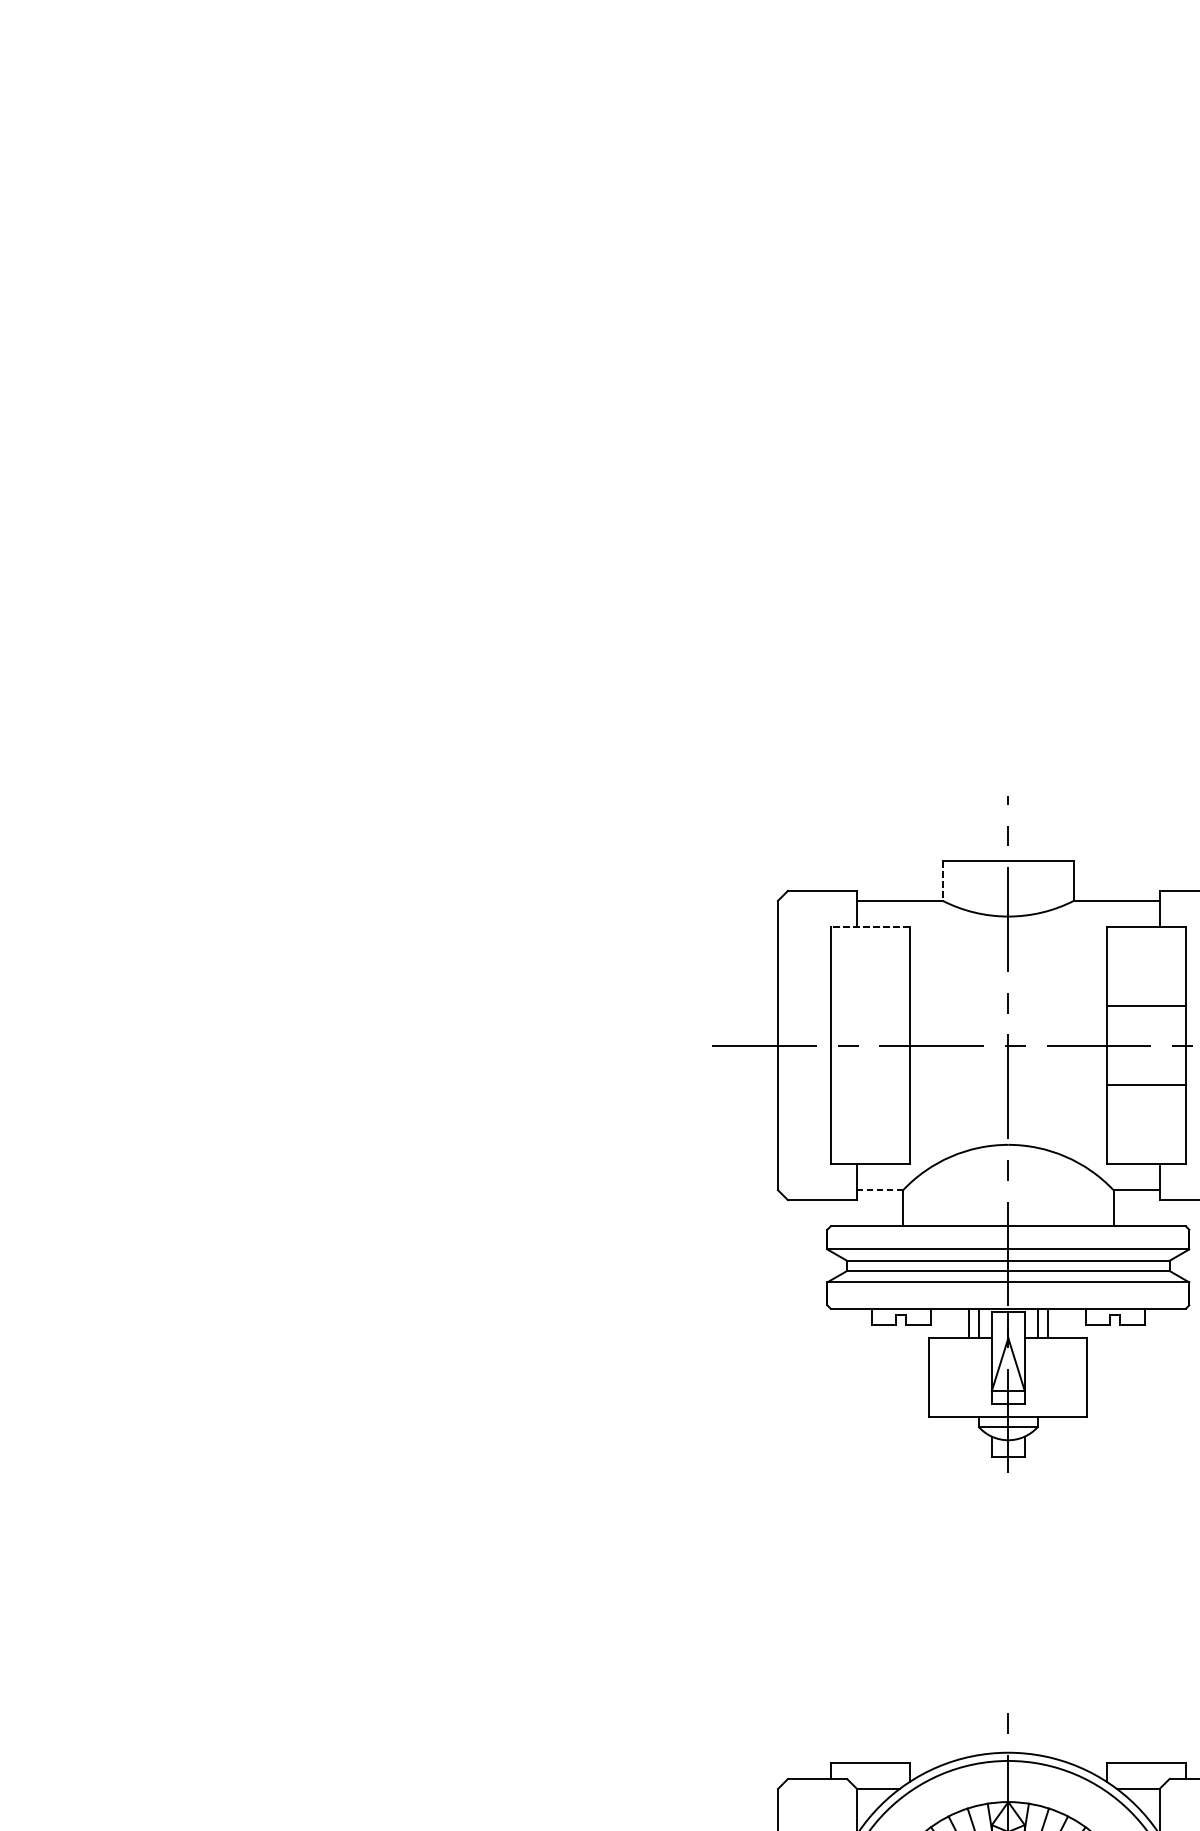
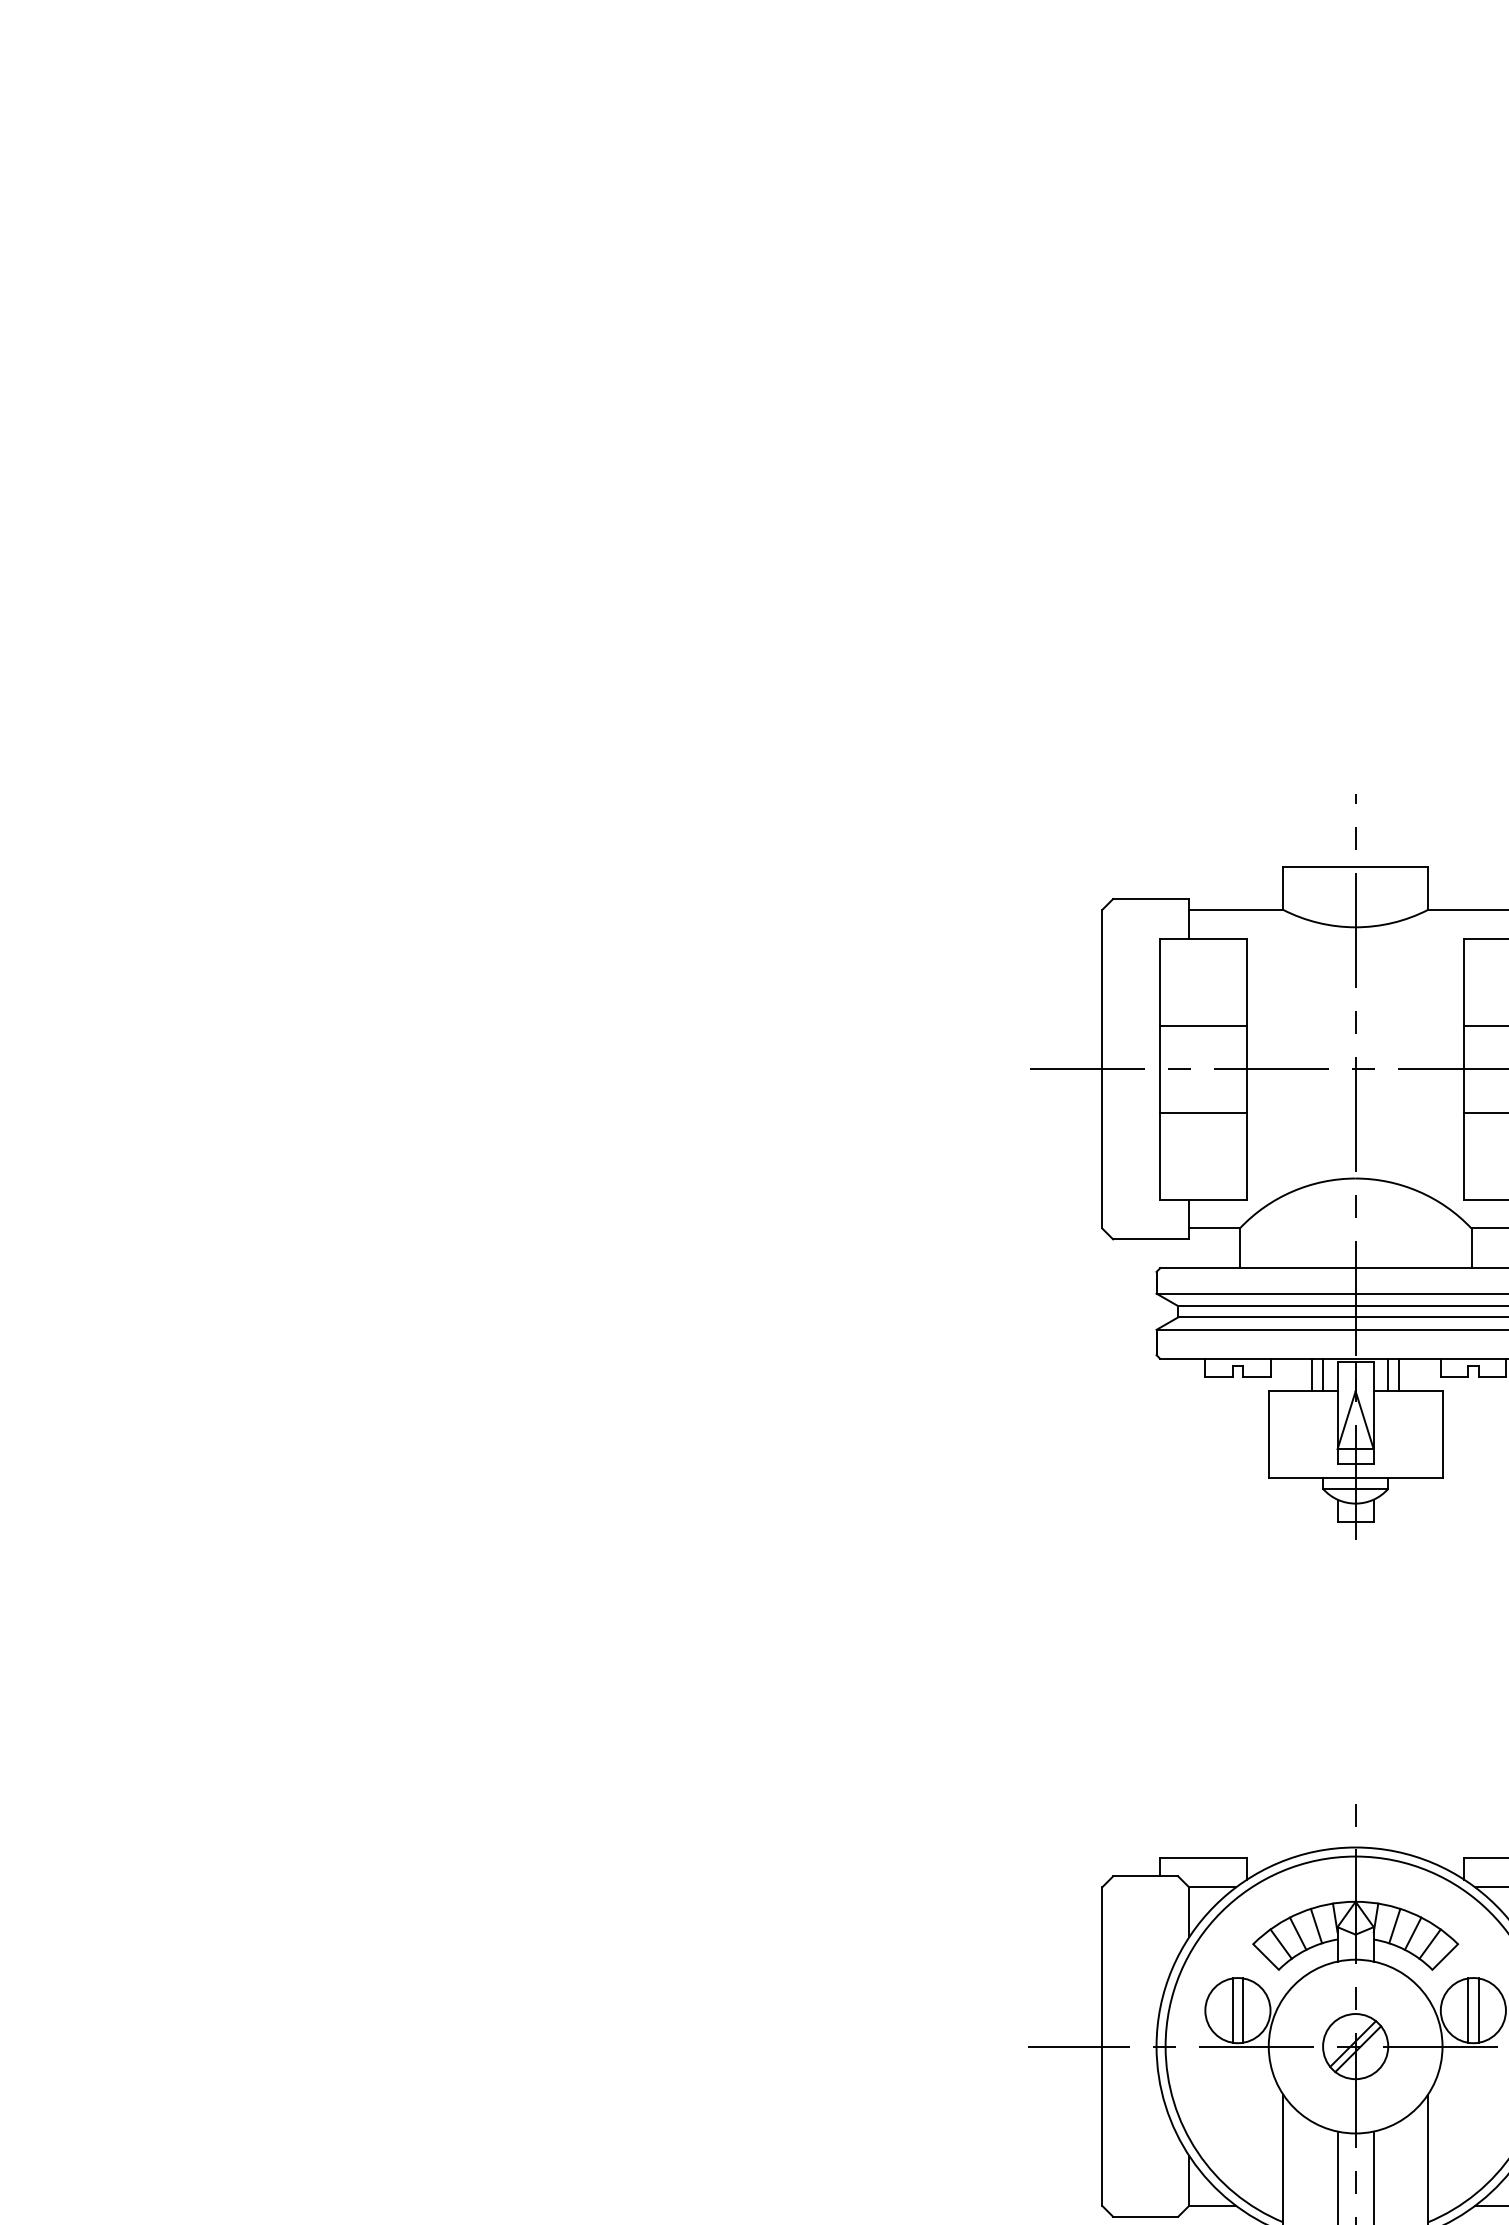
line: (942, 881) -> (1283, 888), dashed -> solid
line: (870, 926) -> (1203, 938), dashed -> solid
line: (870, 1005) -> (1203, 1025), added
line: (870, 1084) -> (1203, 1112), added
line: (880, 1190) -> (1214, 1228), dashed -> solid

